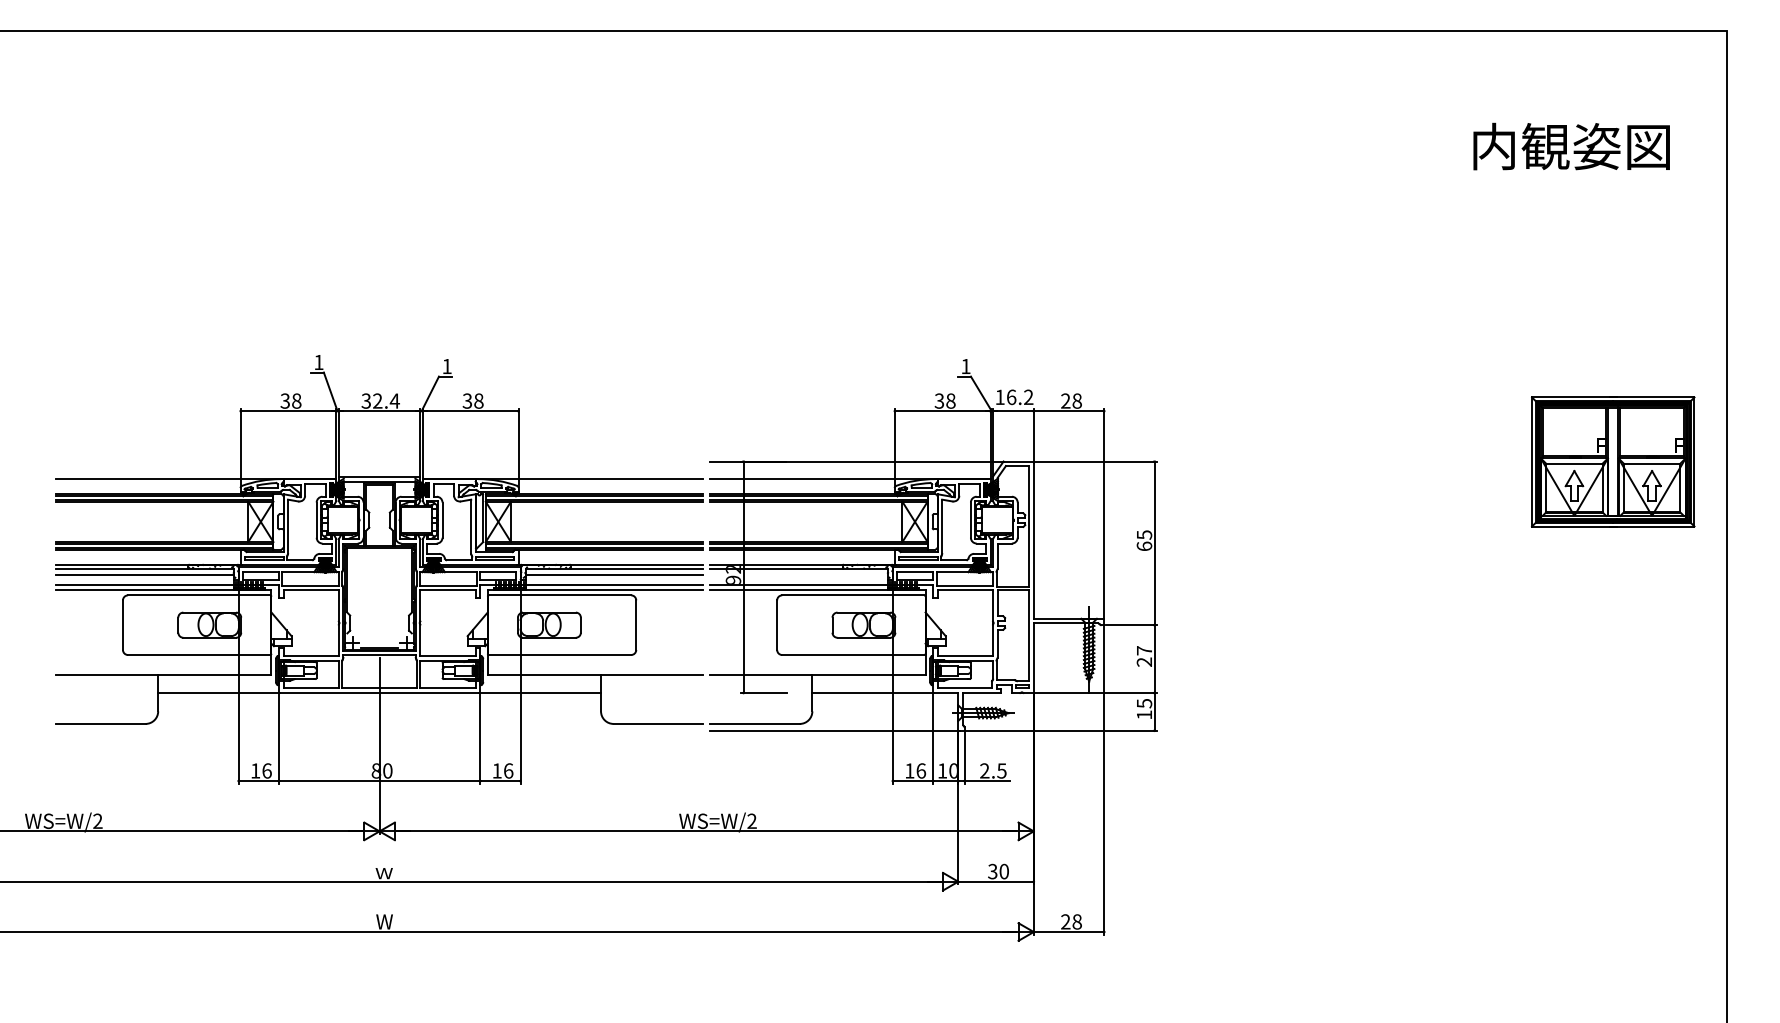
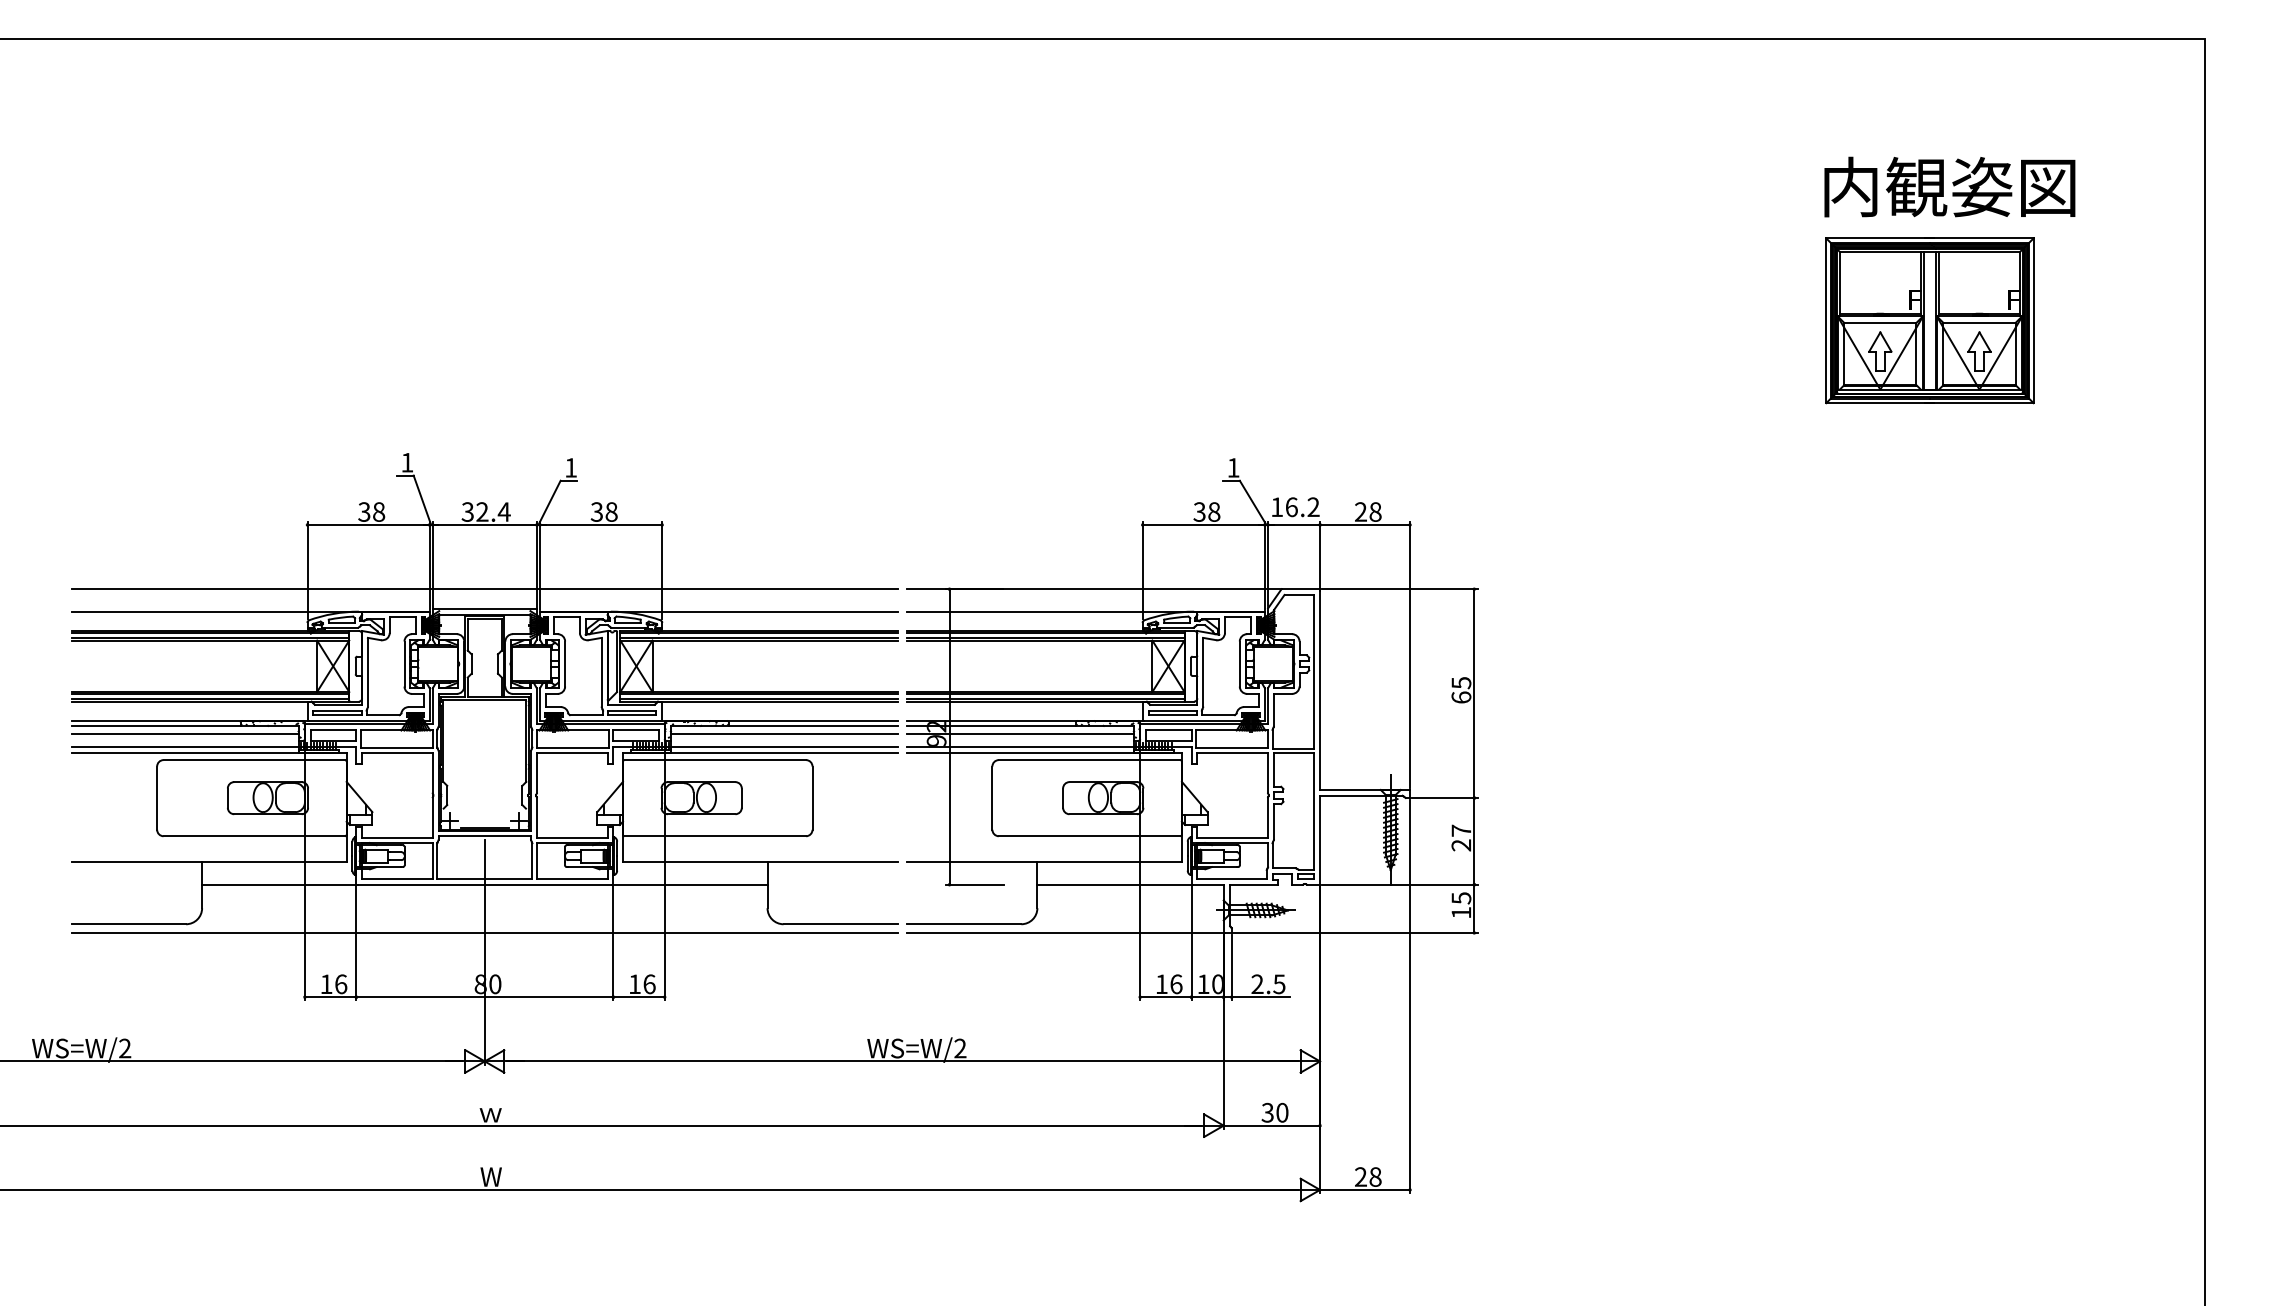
text: (1571, 146) -> (1949, 186), moved
line: (379, 461) -> (484, 589), added
part: (1612, 461) -> (1929, 320), moved
line: (799, 575) -> (1020, 734), added
line: (379, 730) -> (484, 932), added

